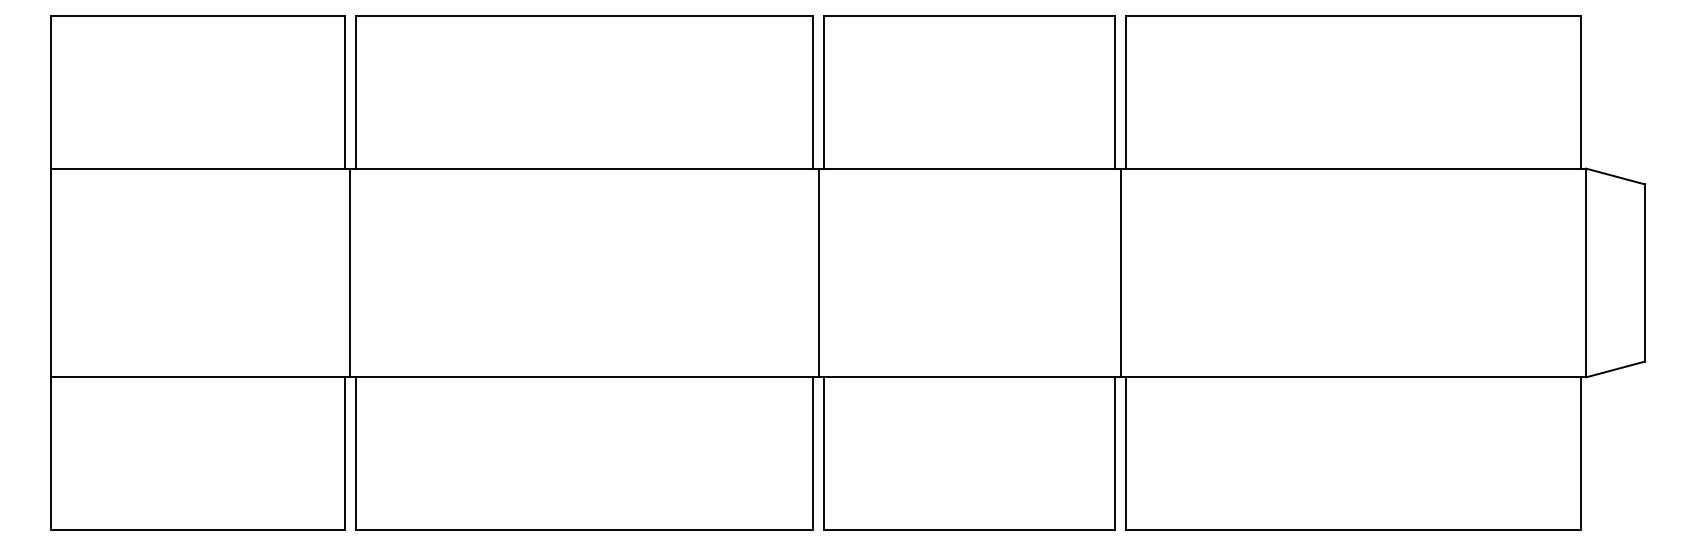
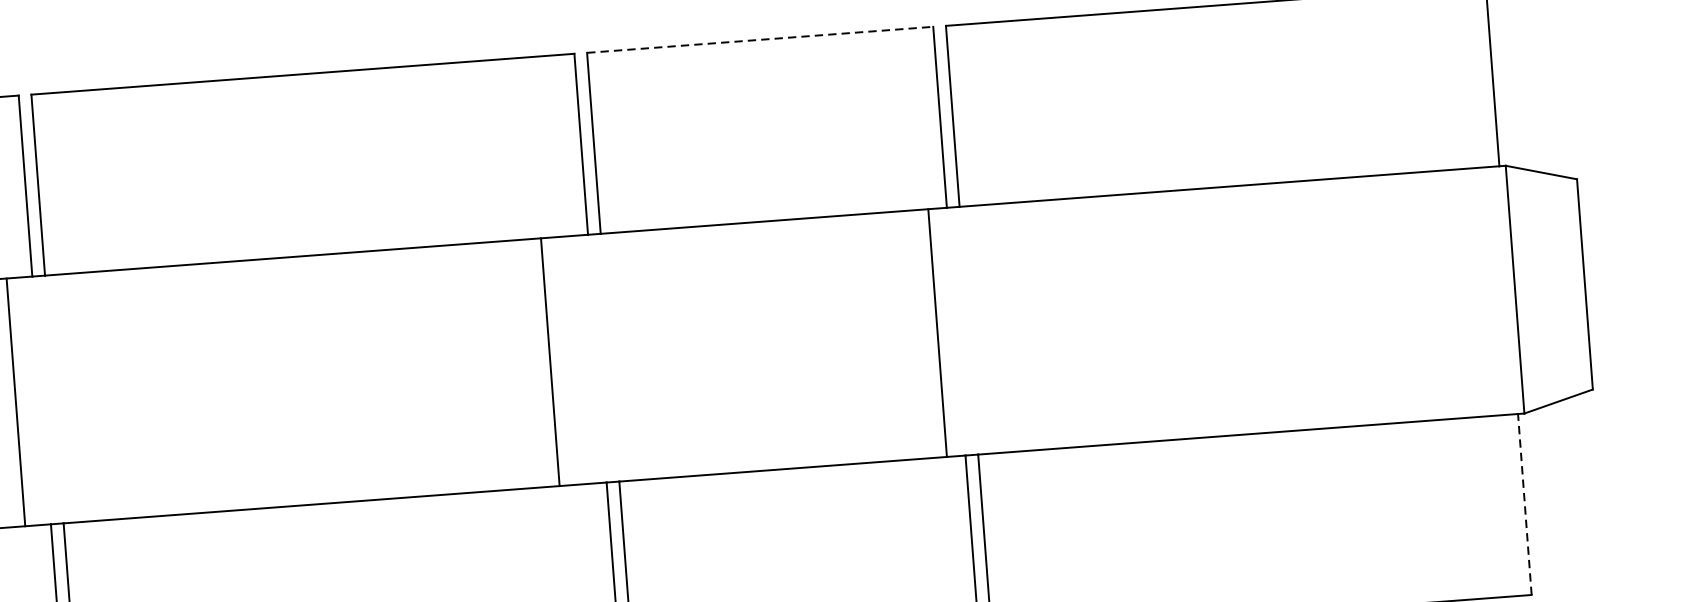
line: (969, 16) -> (759, 40), solid -> dashed
line: (350, 272) -> (15, 401), moved
line: (818, 272) -> (550, 361), moved
line: (1120, 272) -> (937, 332), moved
line: (1580, 453) -> (1524, 504), solid -> dashed

